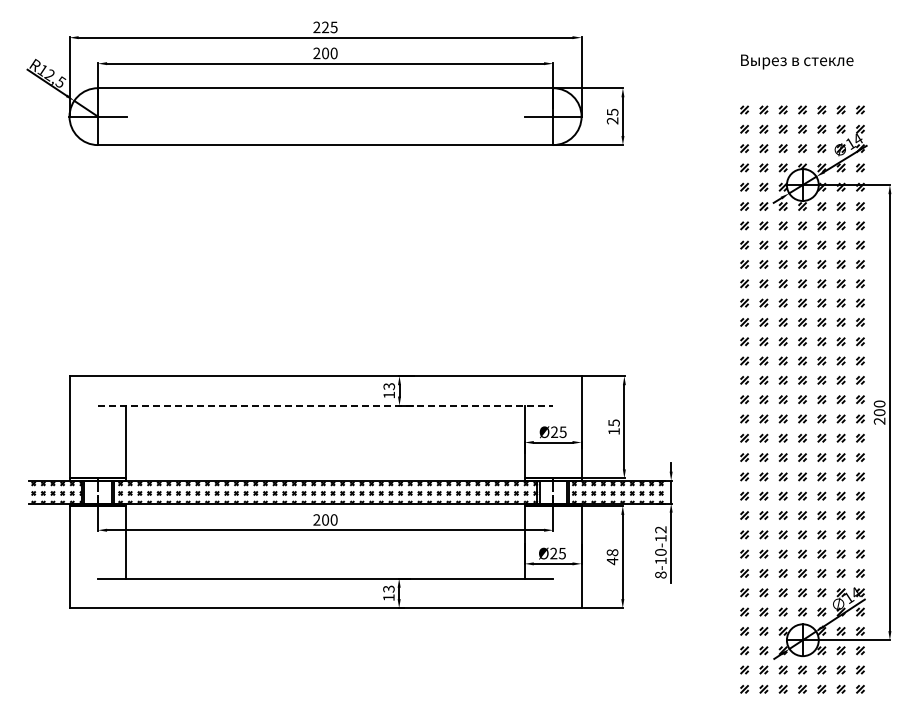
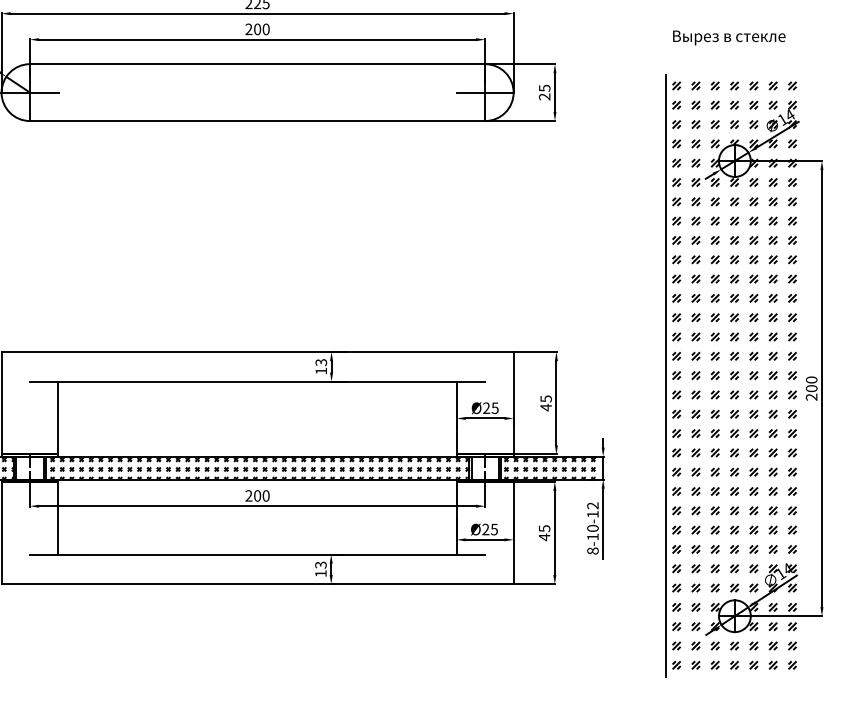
line: (733, 399) -> (665, 375), added
line: (325, 405) -> (257, 381), dashed -> solid
text: (613, 431) -> (545, 407), 15 -> 45
text: (612, 552) -> (544, 528), 48 -> 45

